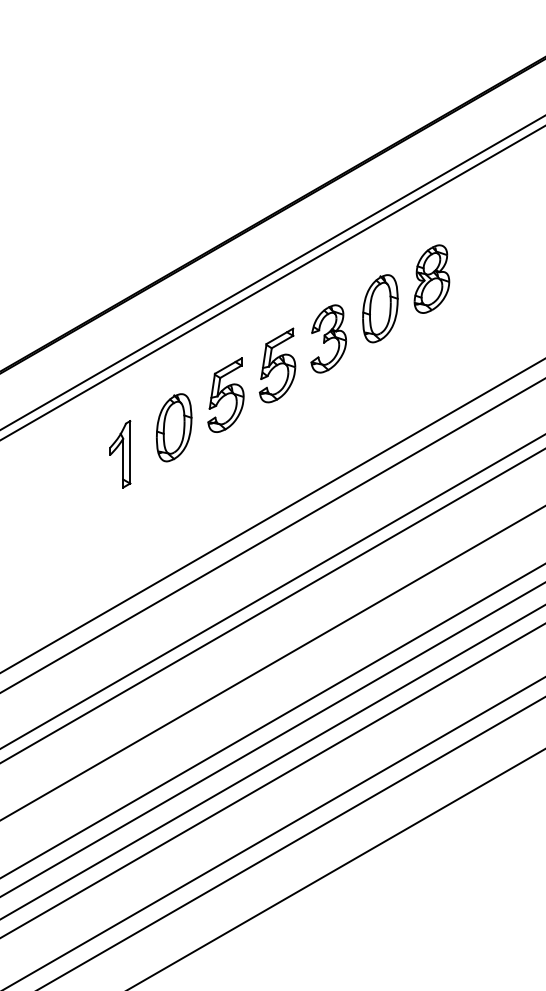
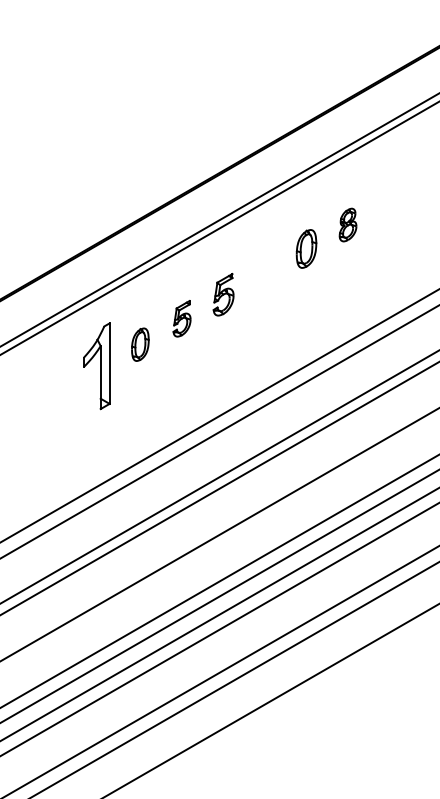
part: (431, 278) -> (347, 224), size x0.6
part: (380, 308) -> (306, 248), size x0.7
part: (328, 339) -> (264, 273), removed
part: (277, 365) -> (223, 294), size x0.7
part: (225, 395) -> (181, 318), size x0.6
part: (174, 427) -> (140, 344), size x0.6
part: (119, 454) -> (96, 366), size x1.6

